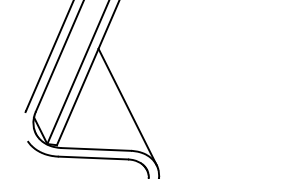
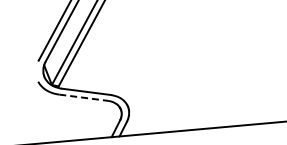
line: (128, 106) -> (111, 63), removed
line: (93, 157) -> (83, 97), solid -> dashed

